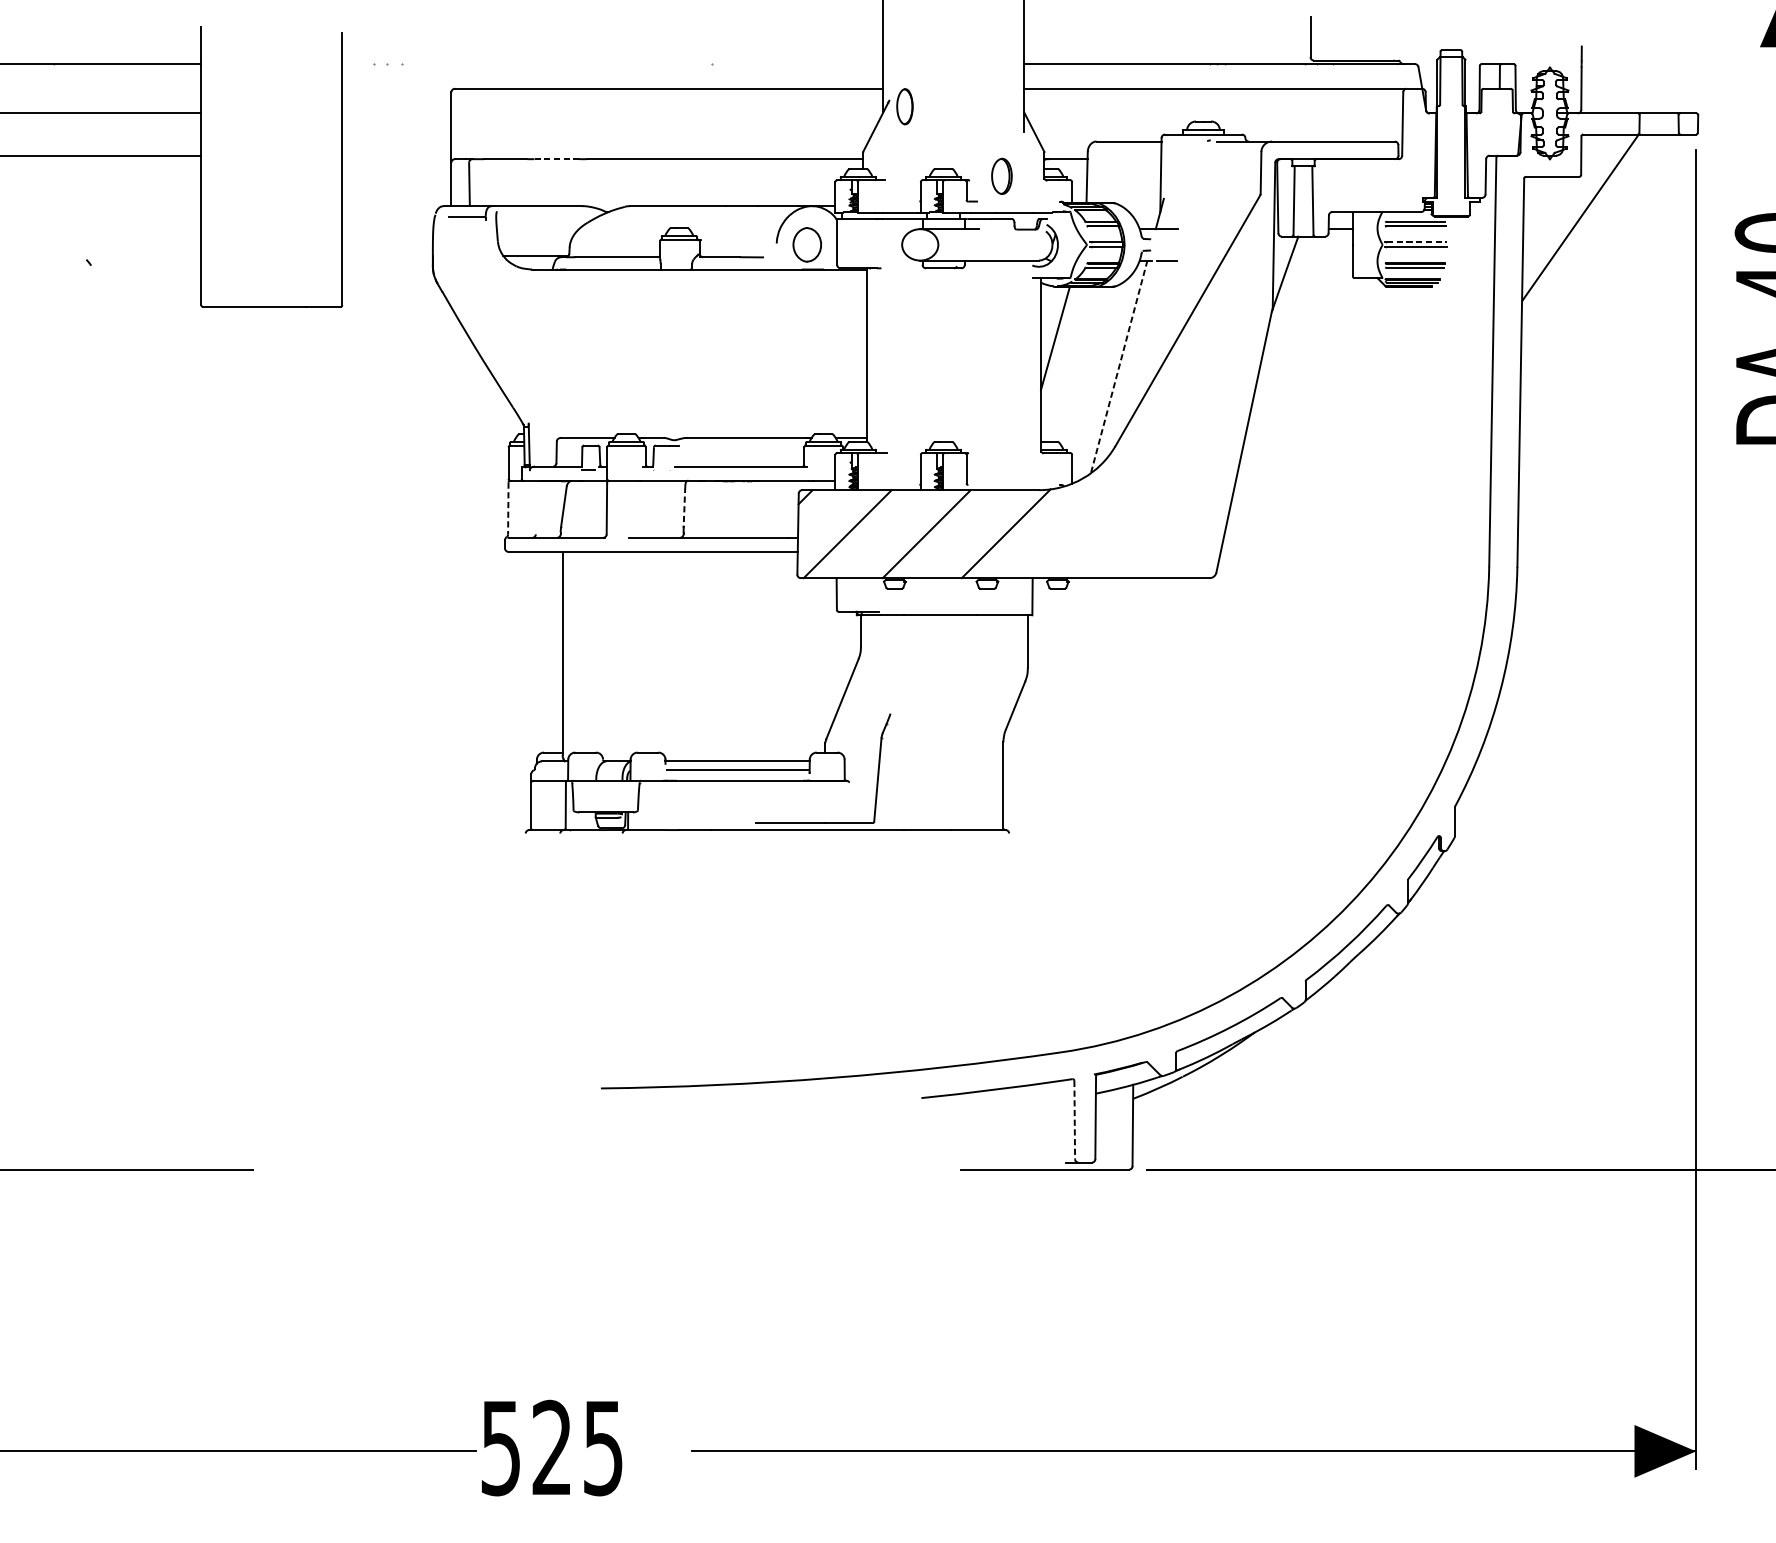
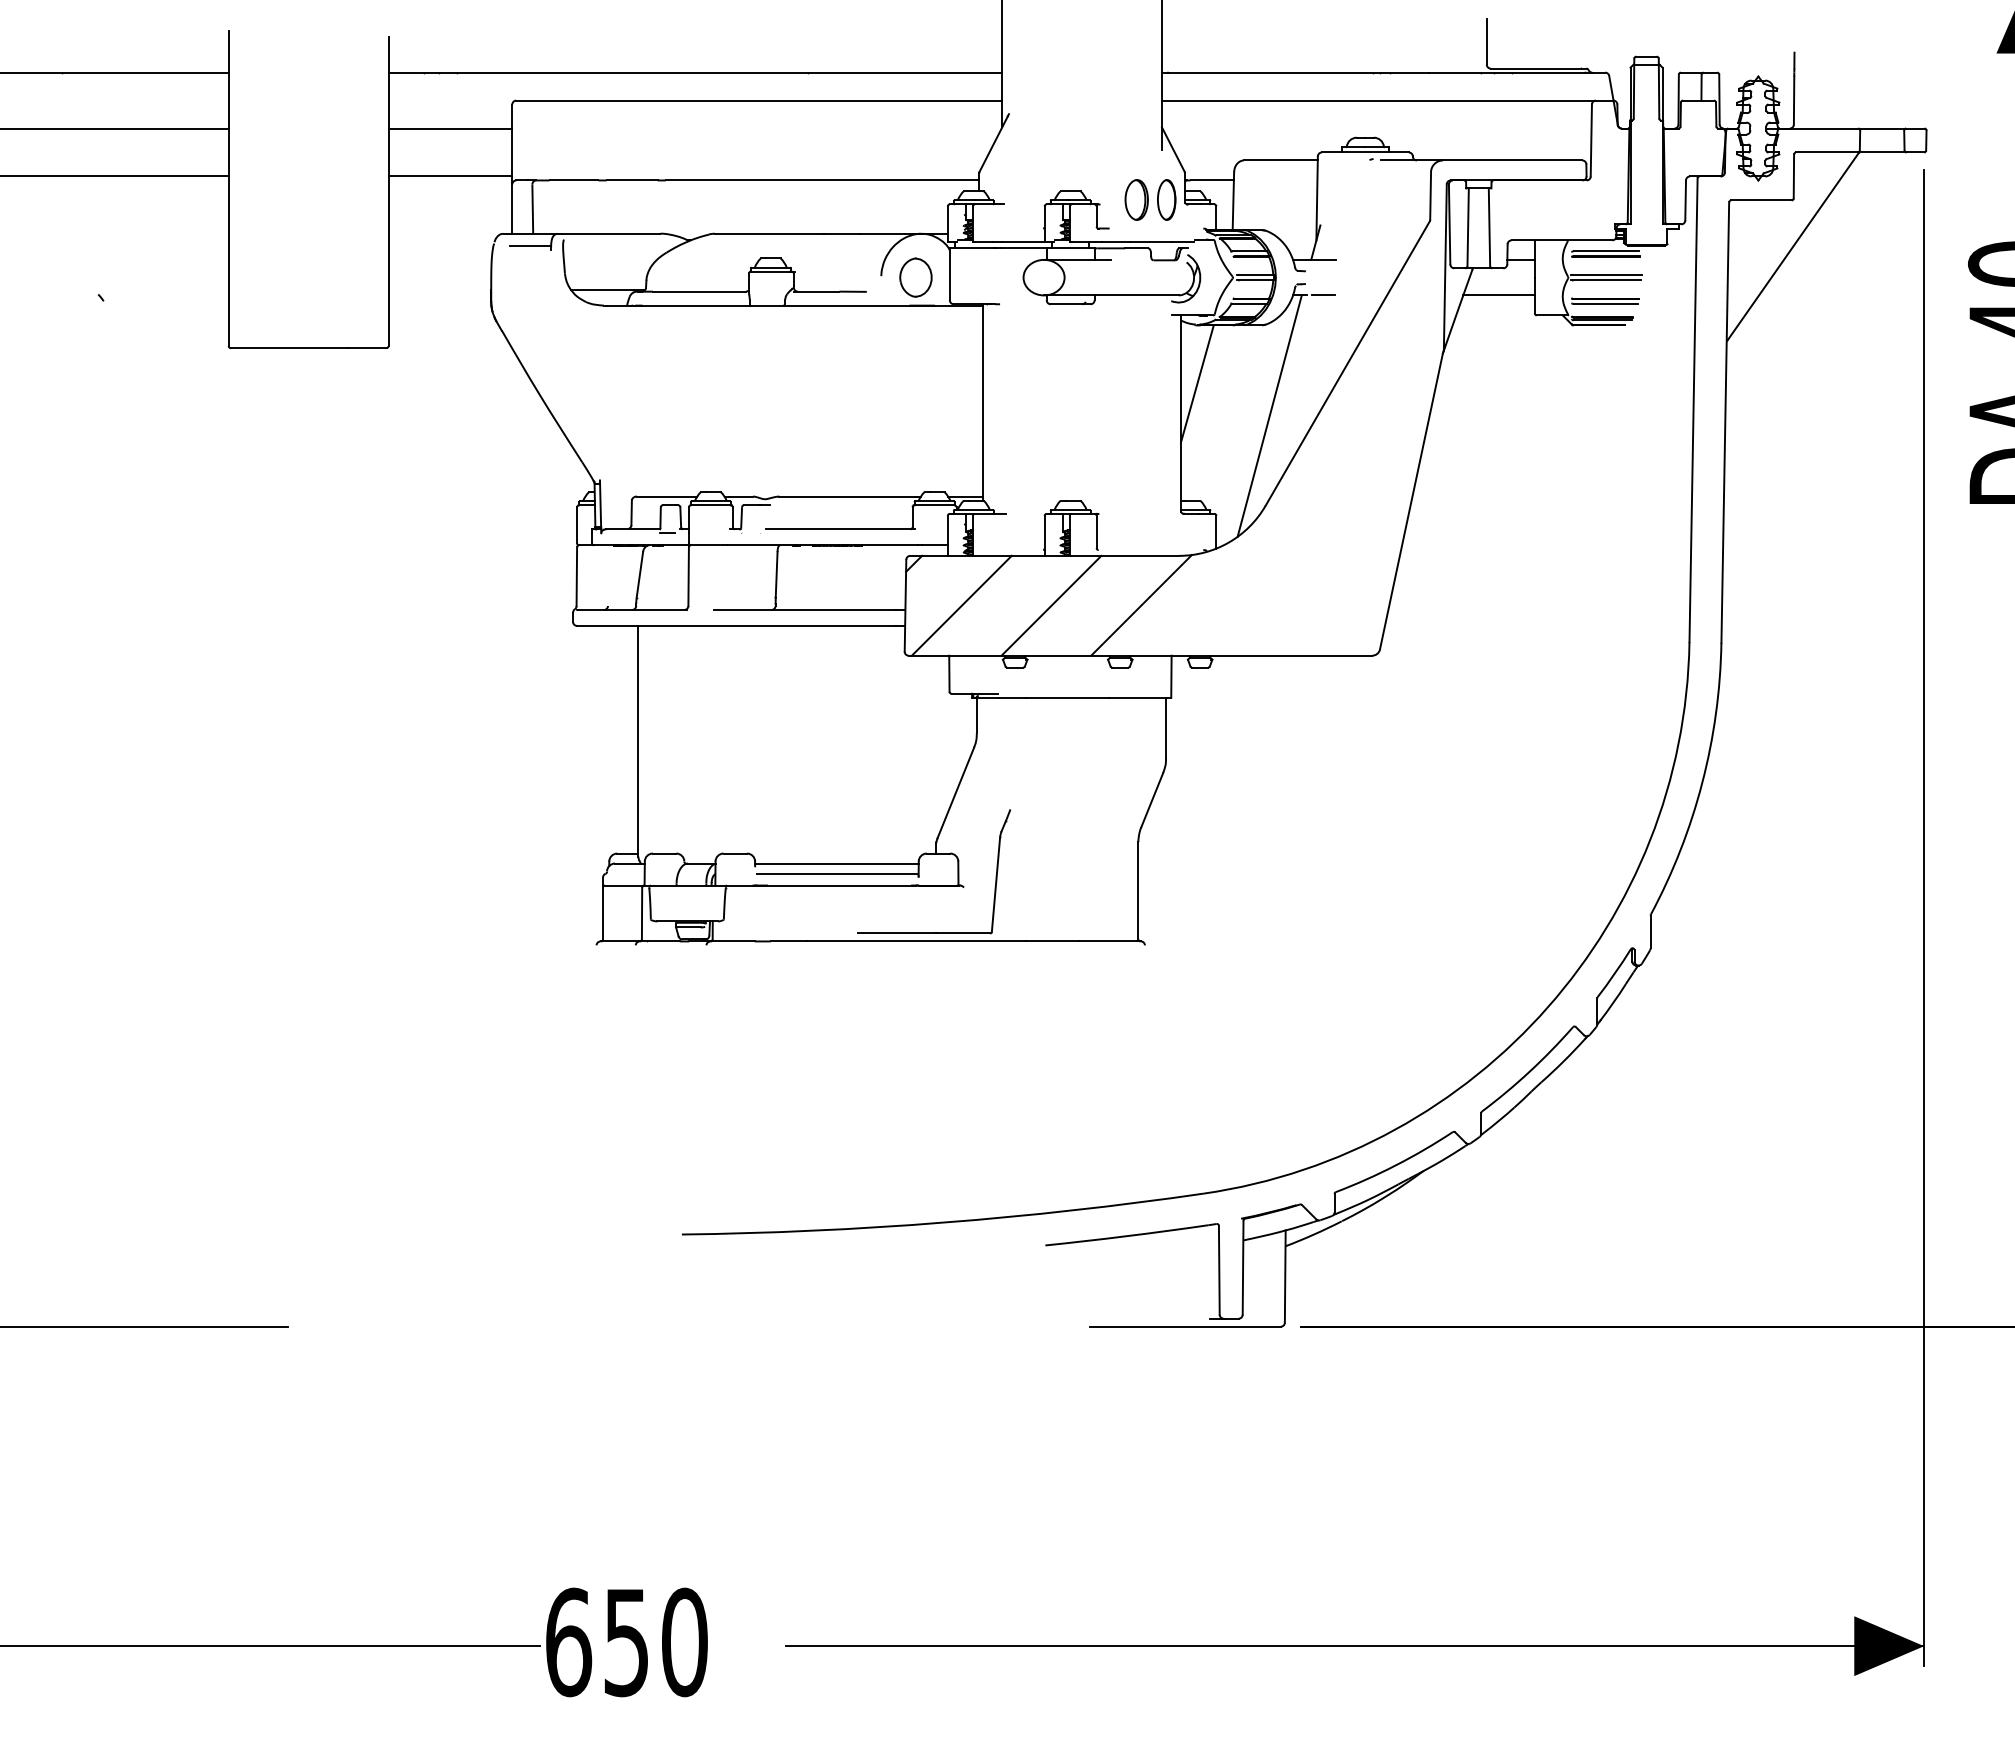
line: (612, 64) -> (695, 72), added
part: (904, 106) -> (1166, 199), moved
line: (396, 113) -> (450, 128), added
line: (396, 155) -> (450, 176), added
line: (557, 159) -> (632, 180), dashed -> solid
line: (1416, 242) -> (1607, 274), dashed -> solid
line: (1320, 260) -> (1498, 295), added
line: (1118, 367) -> (1269, 416), dashed -> solid
line: (684, 506) -> (776, 574), dashed -> solid
line: (508, 509) -> (576, 577), dashed -> solid
line: (1074, 1120) -> (1219, 1270), dashed -> solid
text: (552, 1448) -> (626, 1642), 525 -> 650

